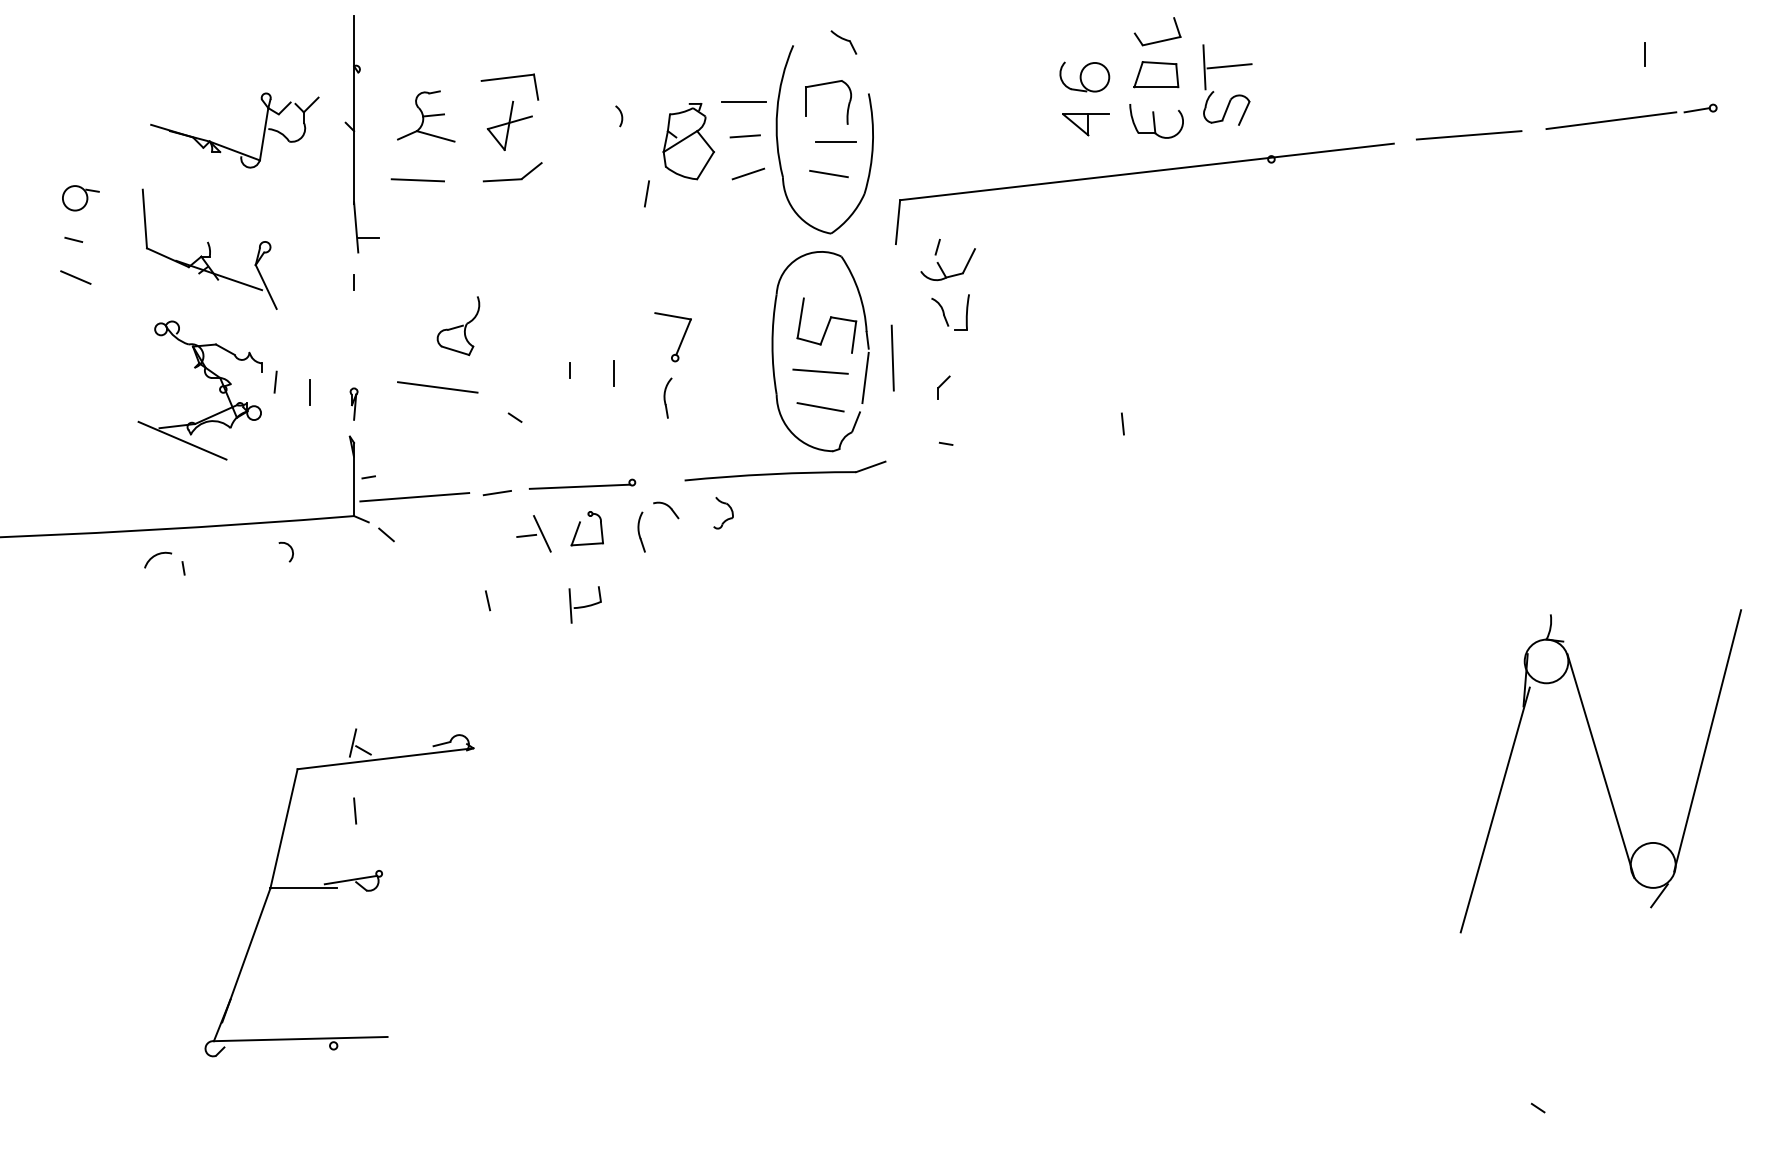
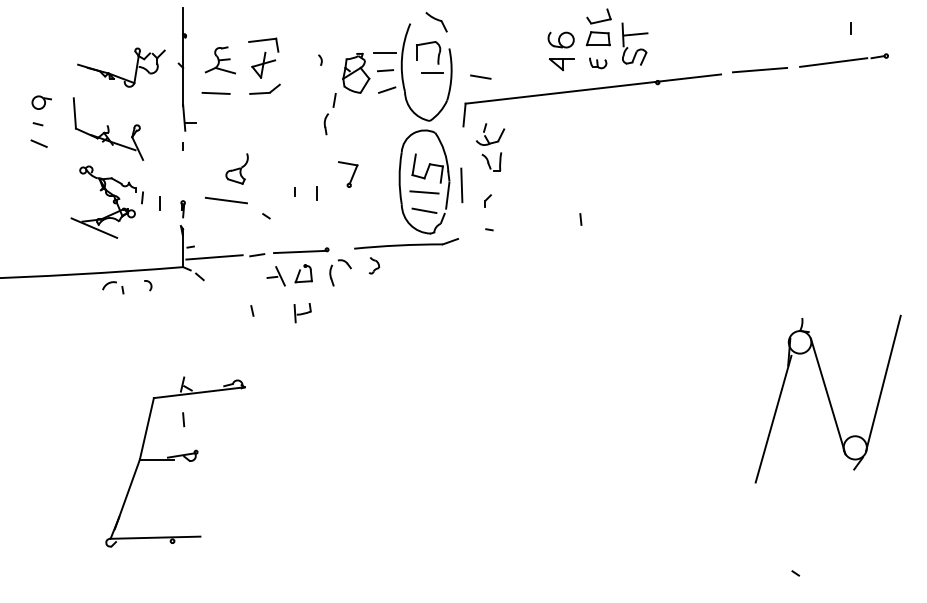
part: (843, 41) -> (436, 21), size x1.6
part: (1154, 122) -> (597, 63), size x0.6
line: (828, 172) -> (480, 76), moved
part: (667, 398) -> (326, 124), moved
part: (165, 563) -> (113, 287), moved

